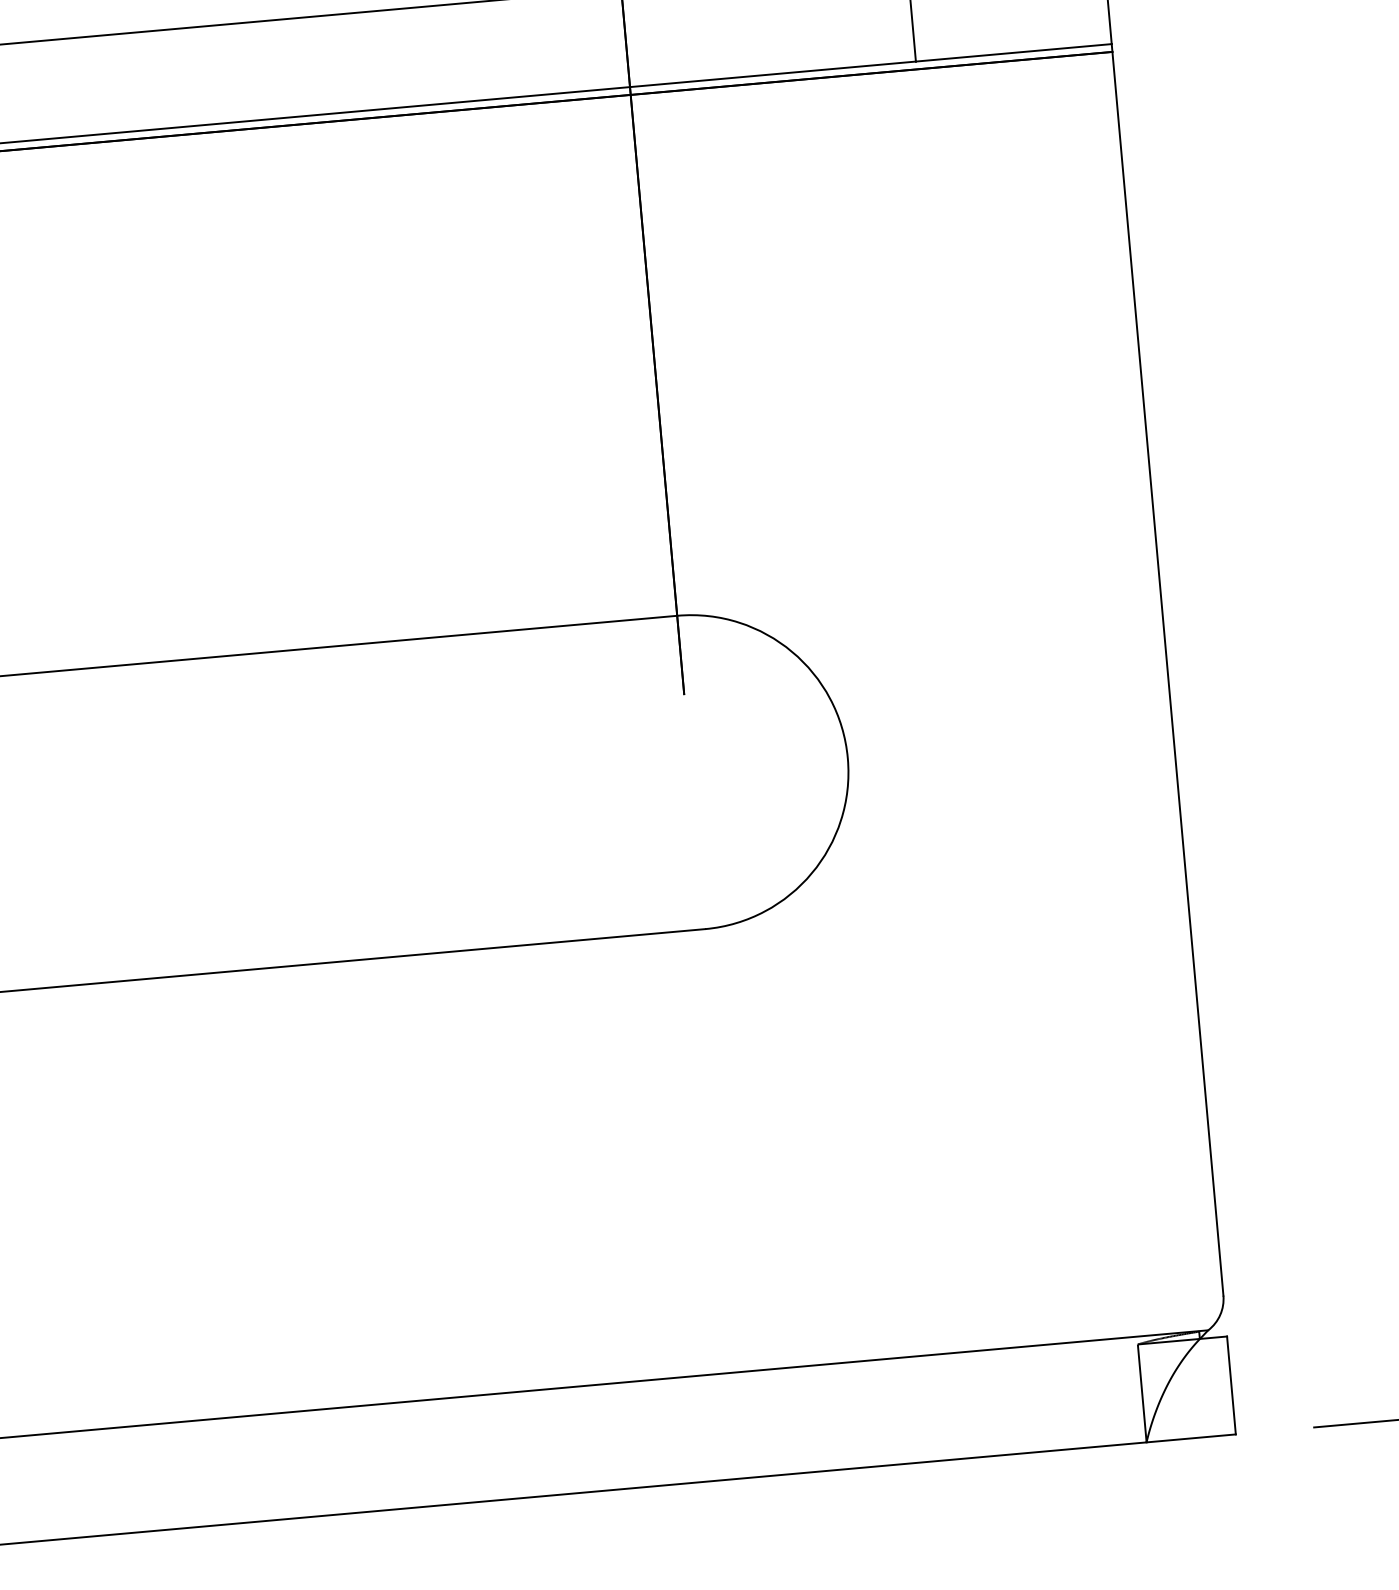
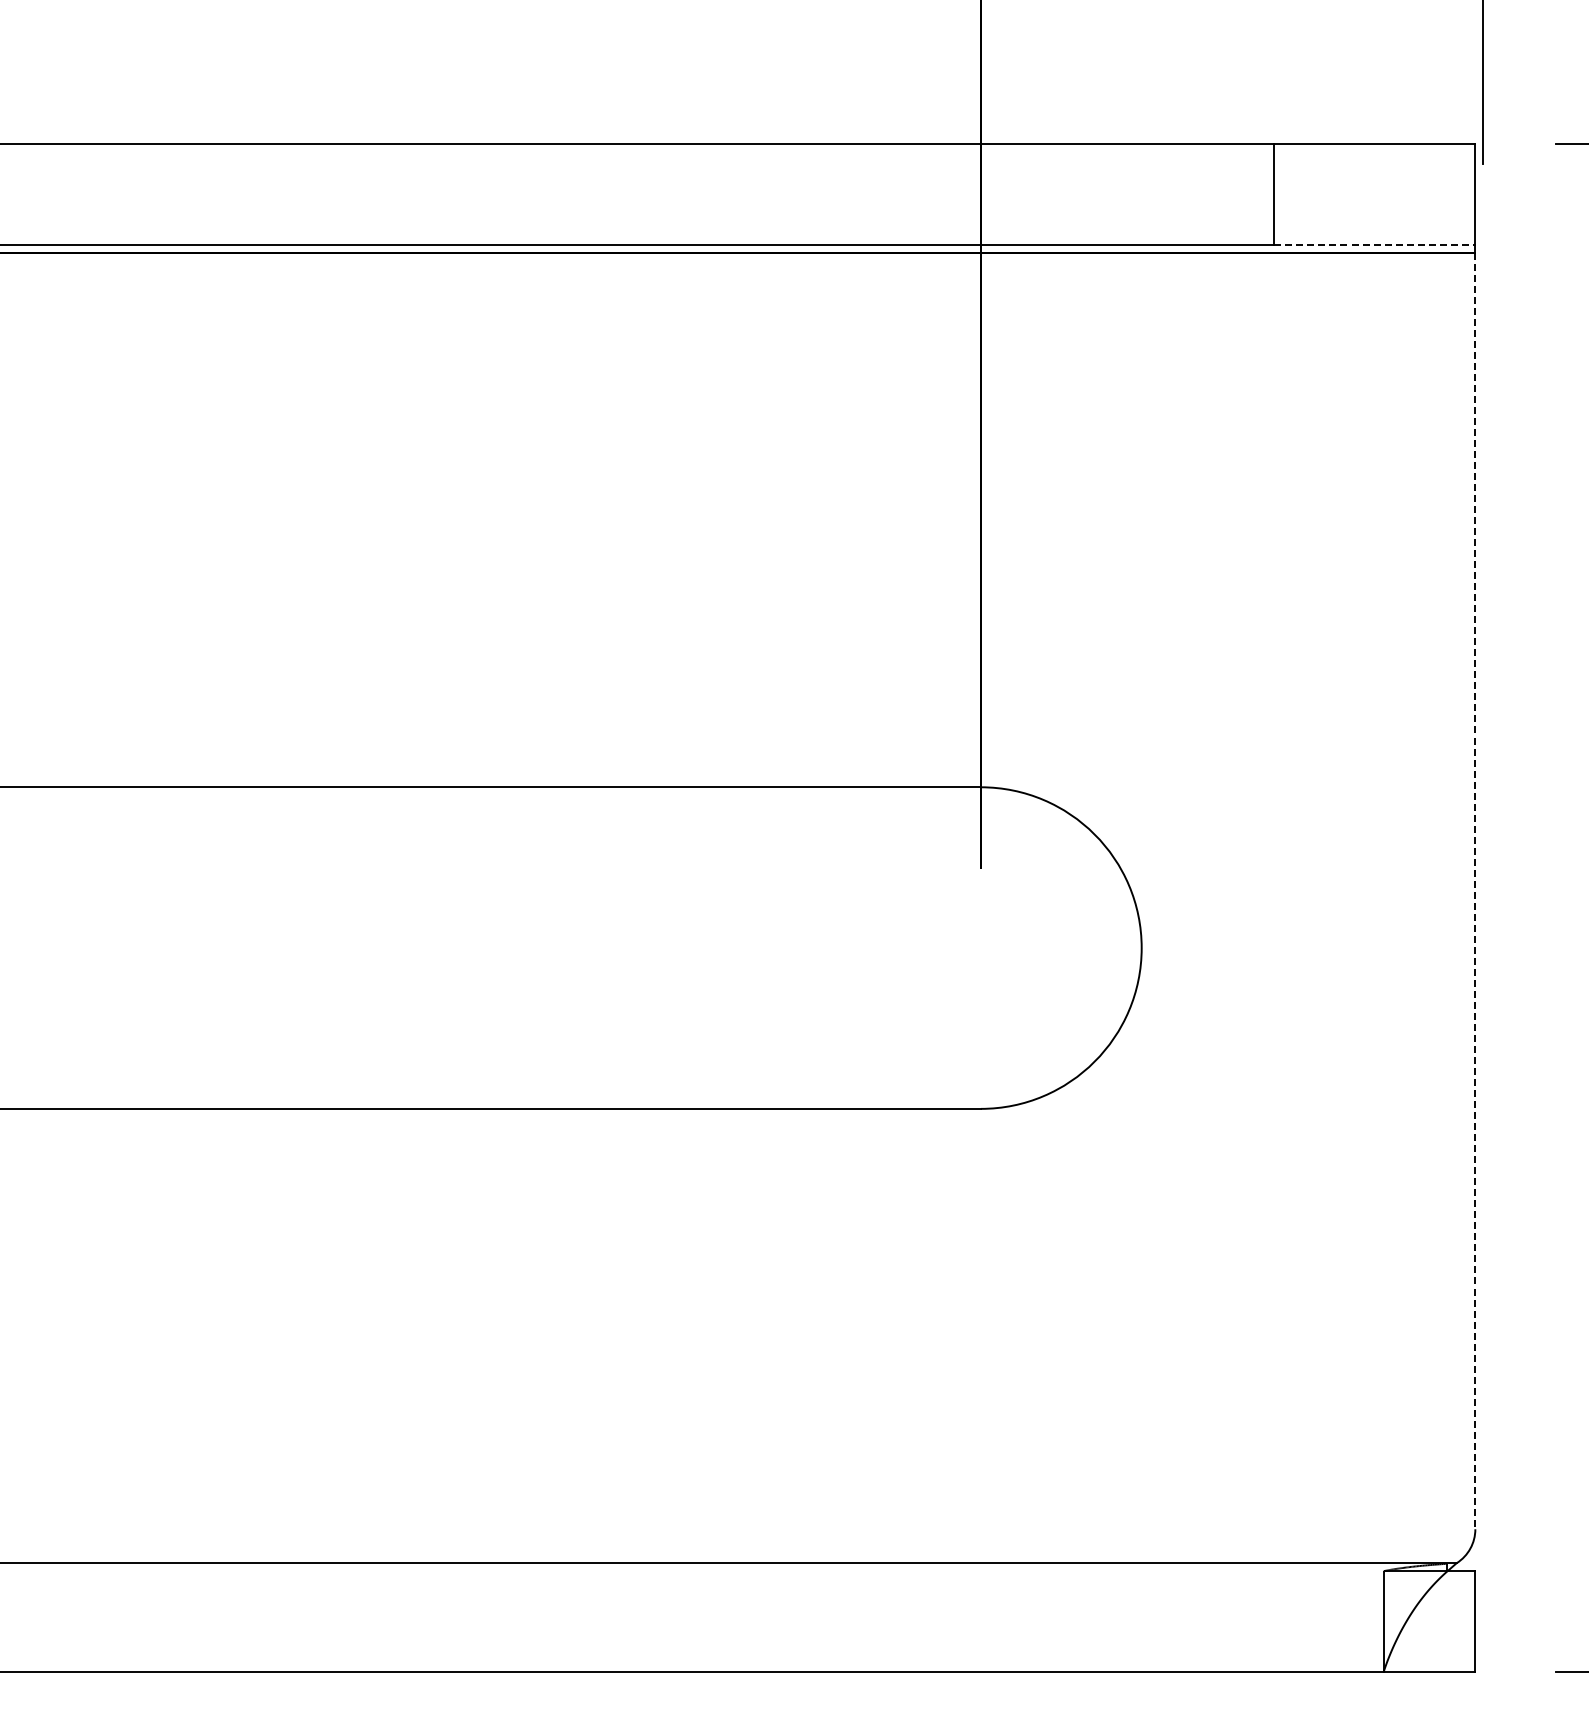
line: (1013, 52) -> (1374, 244), solid -> dashed
line: (1168, 674) -> (1475, 891), solid -> dashed

